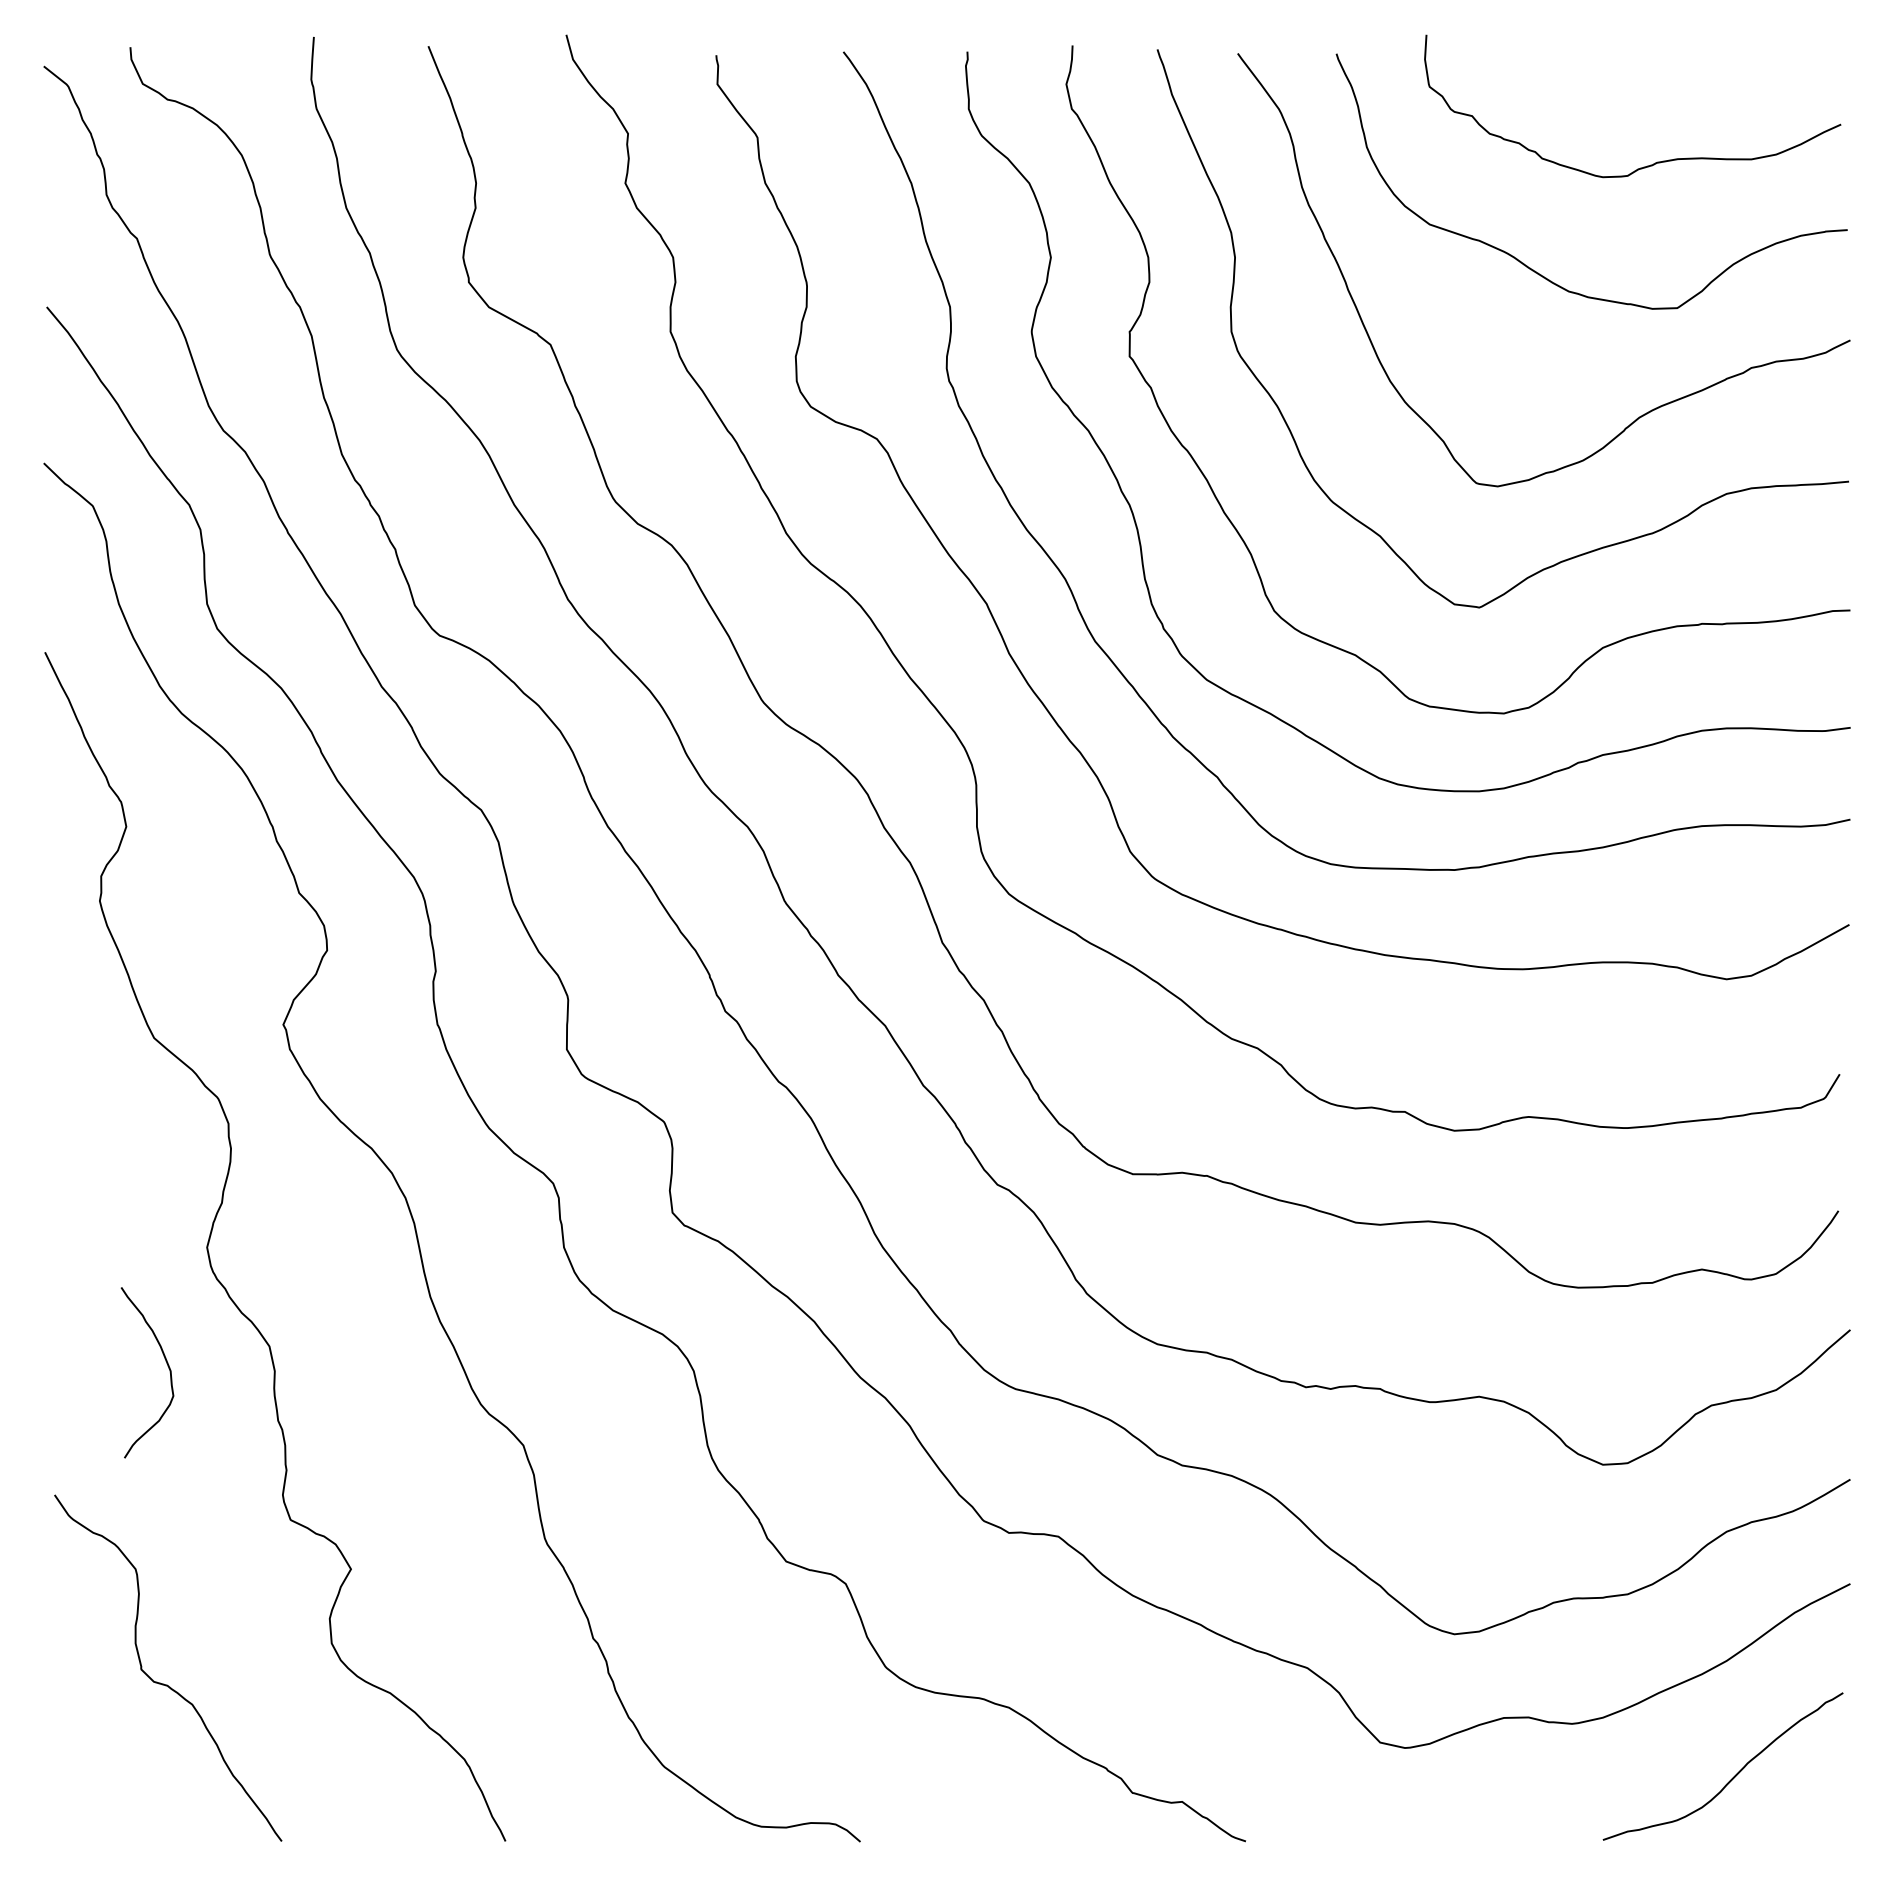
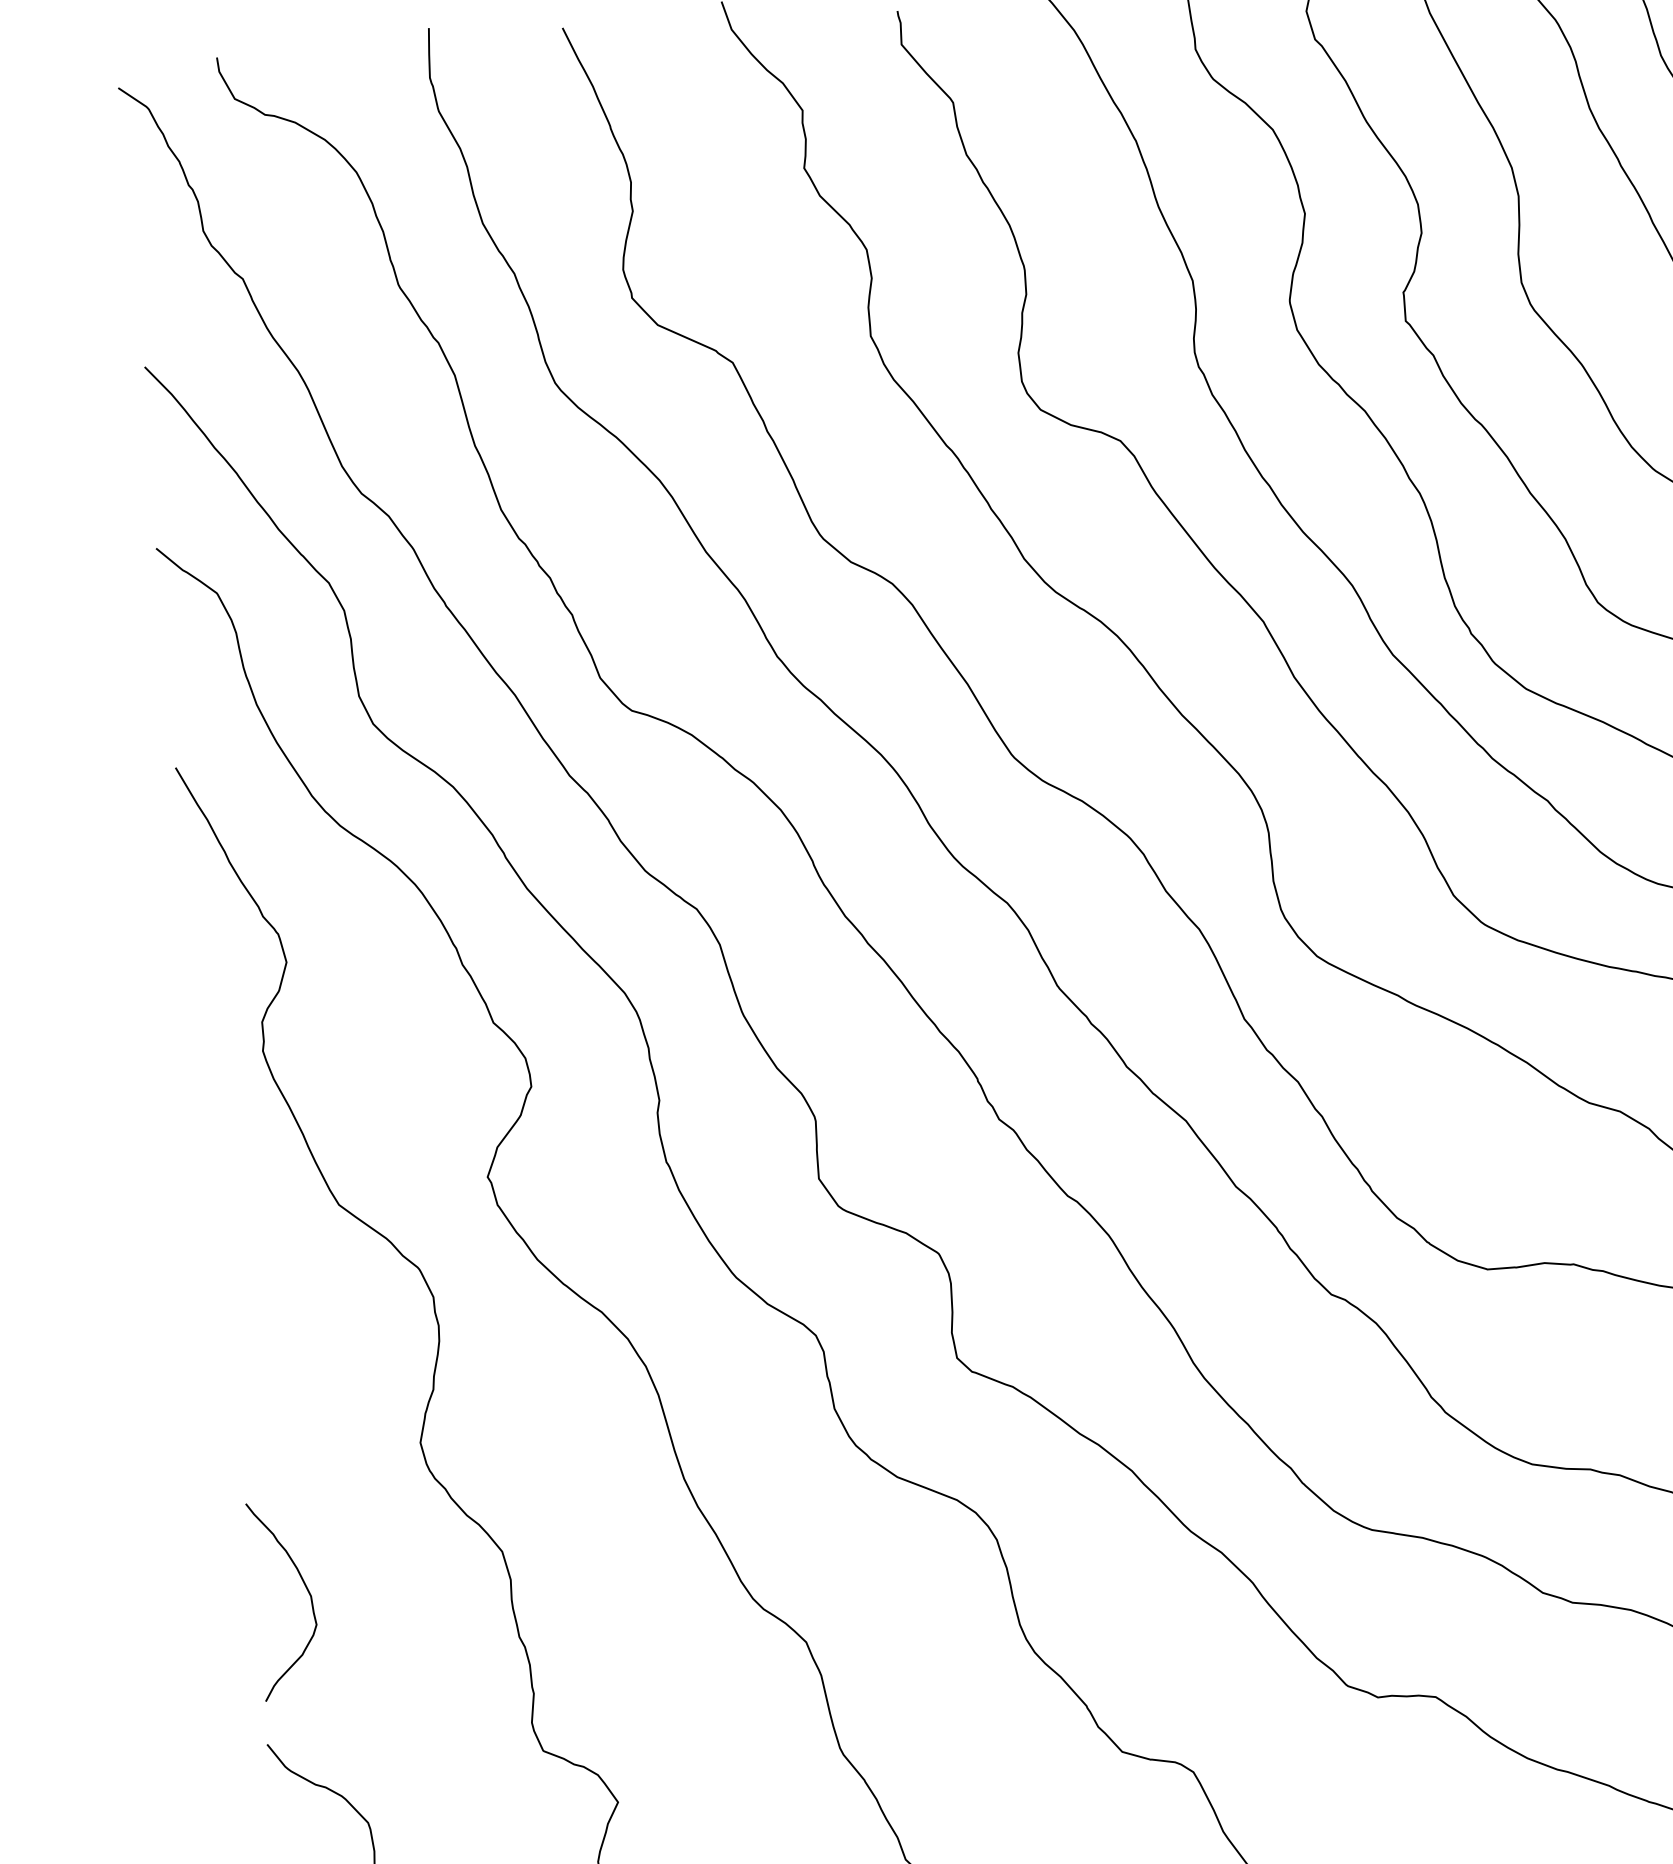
curve: (167, 1366) -> (306, 1591), moved

